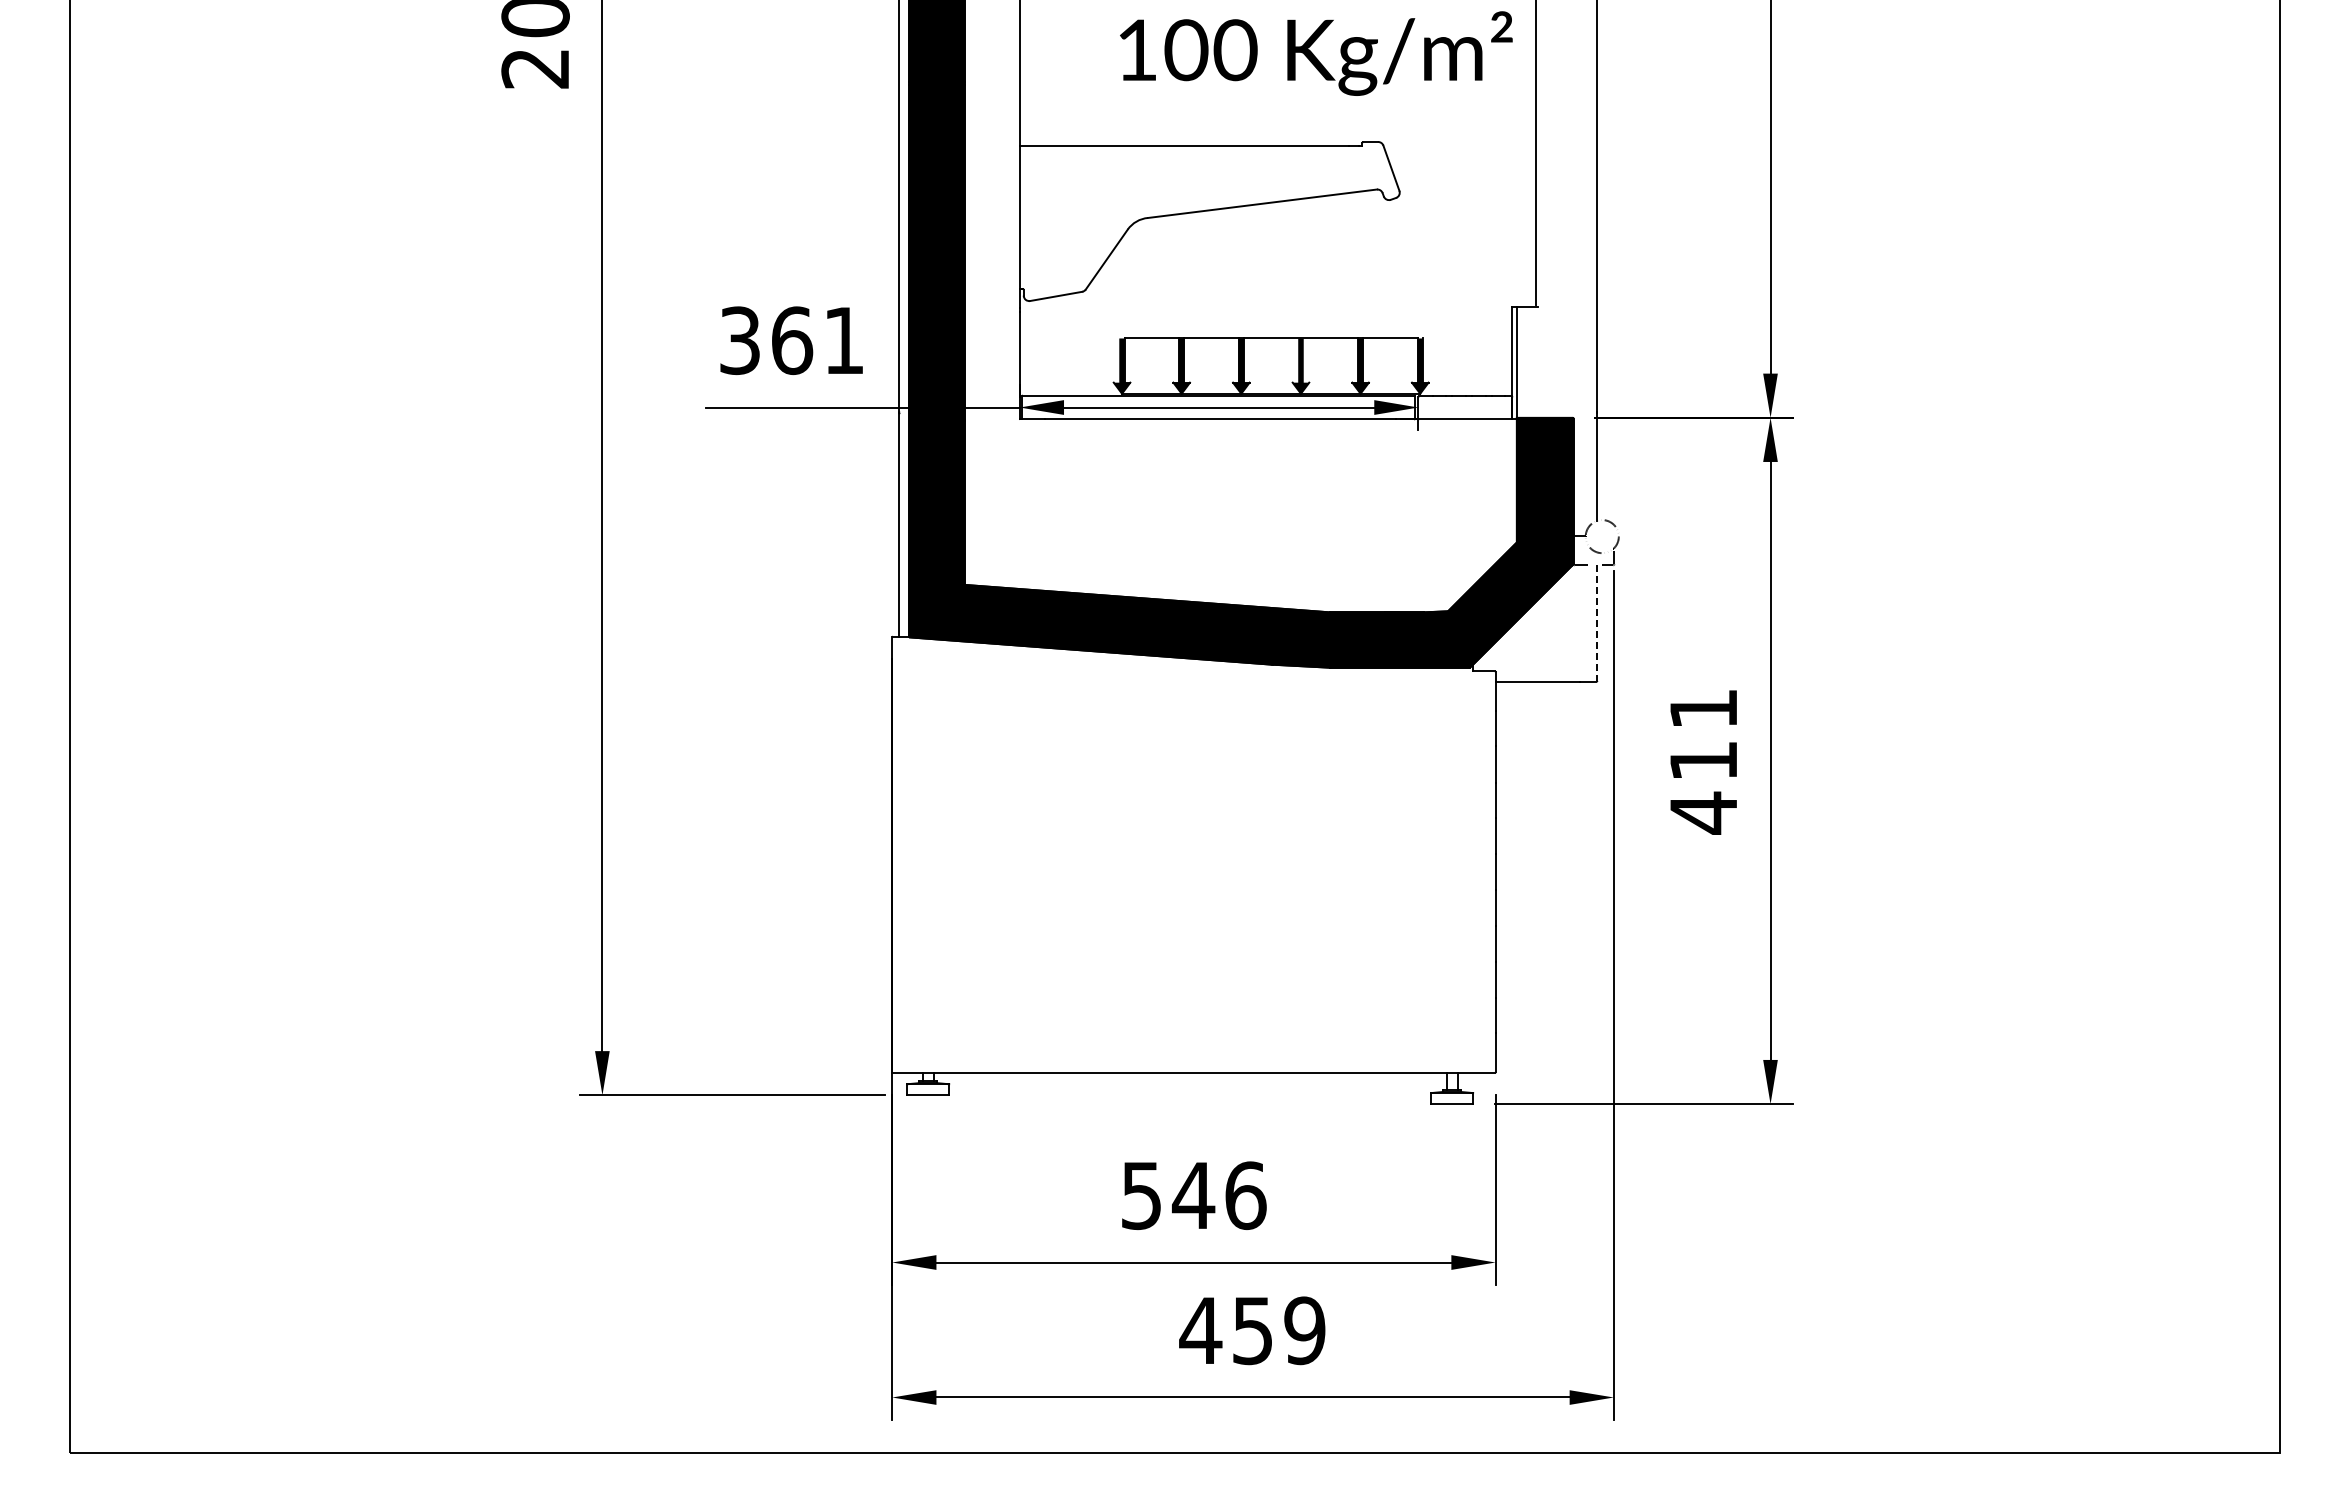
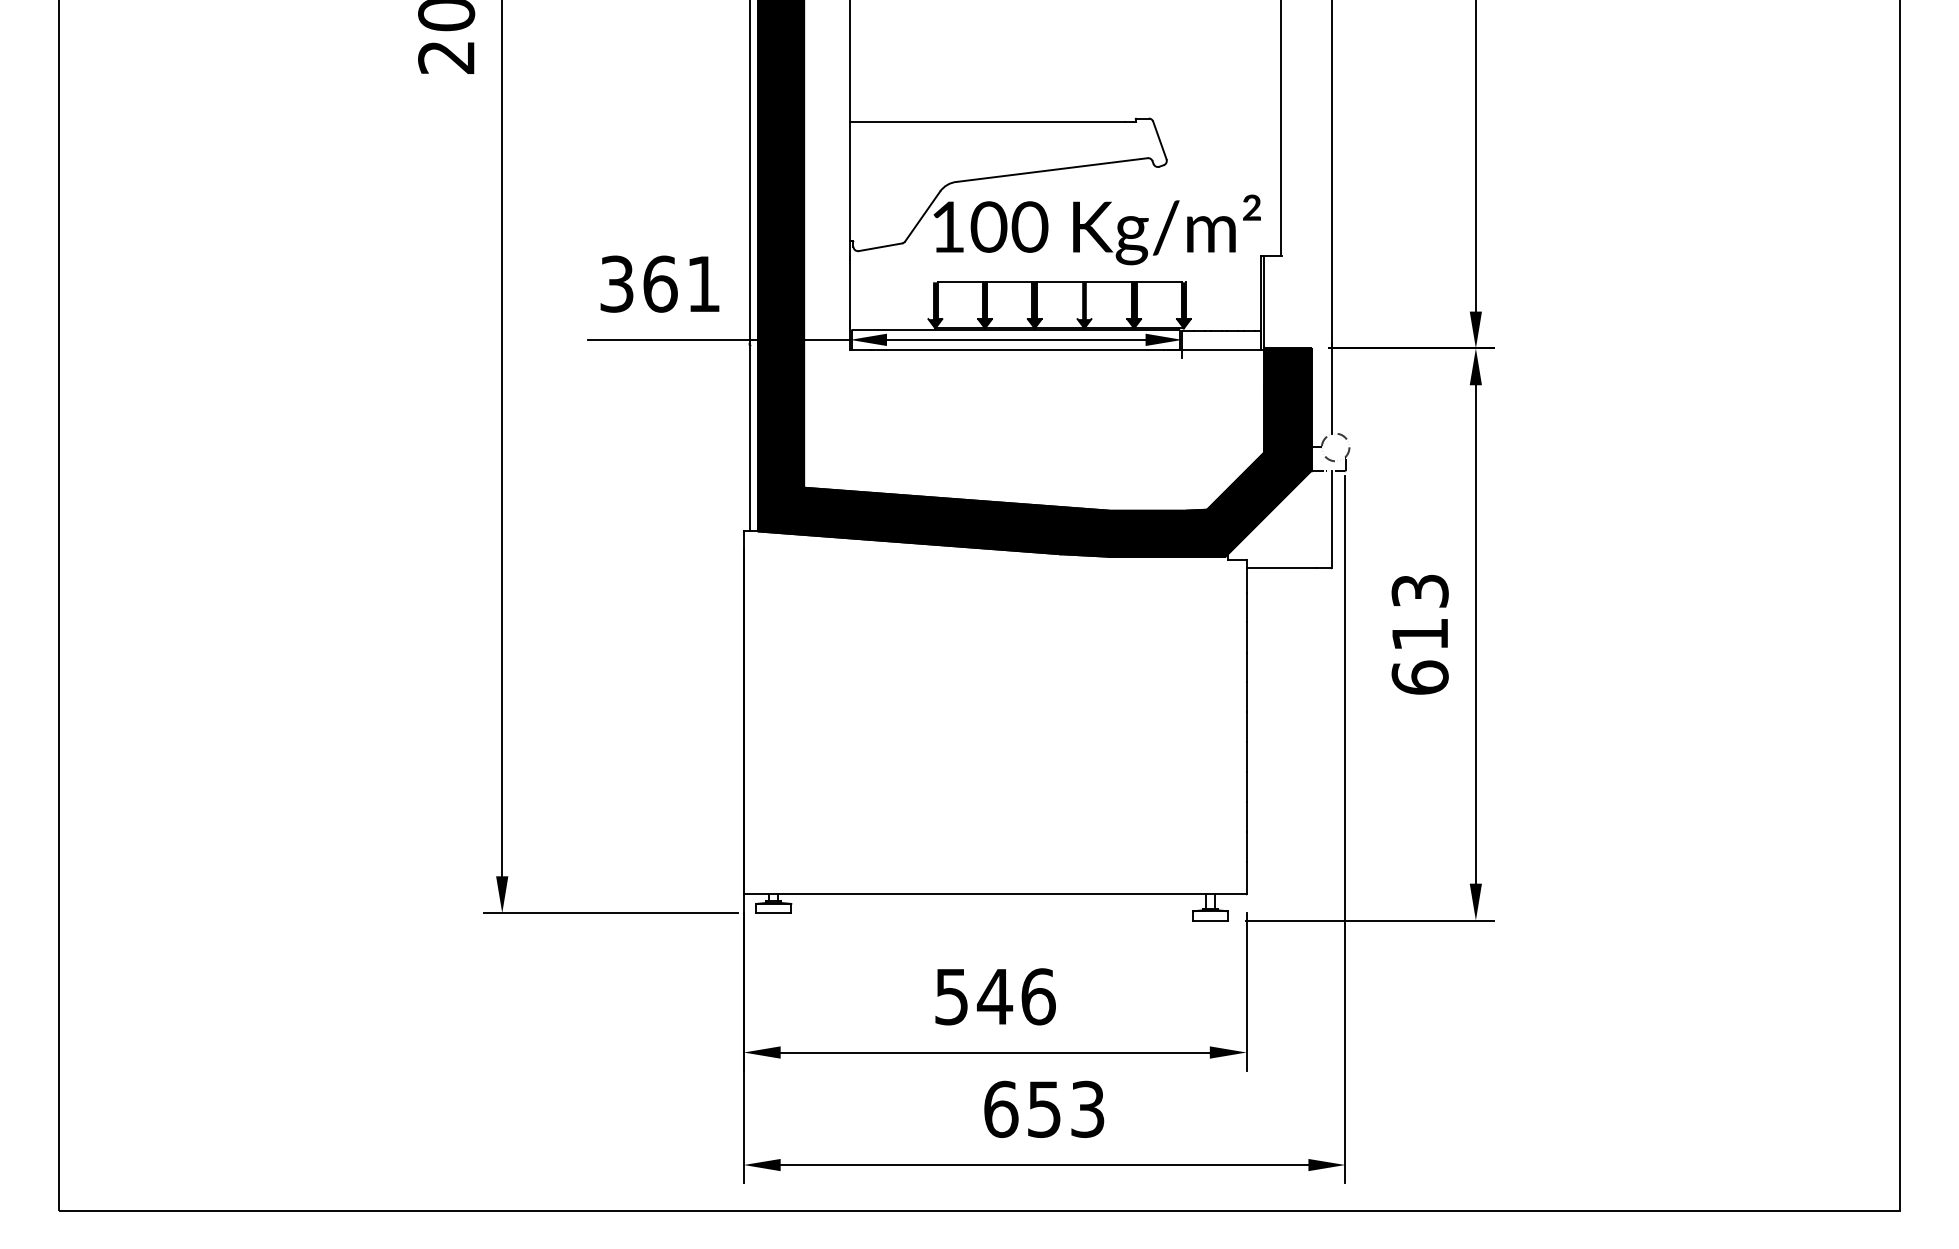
text: (1316, 53) -> (1097, 229), moved
line: (1597, 623) -> (1331, 519), dashed -> solid
text: (1703, 761) -> (1420, 634), 411 -> 613
text: (1252, 1330) -> (1044, 1109), 459 -> 653

